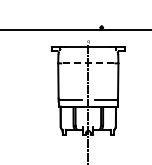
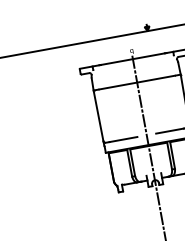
line: (87, 63) -> (136, 82), dashed -> solid

